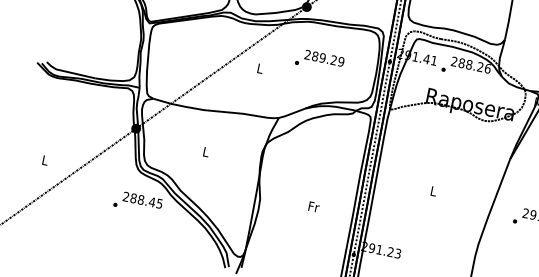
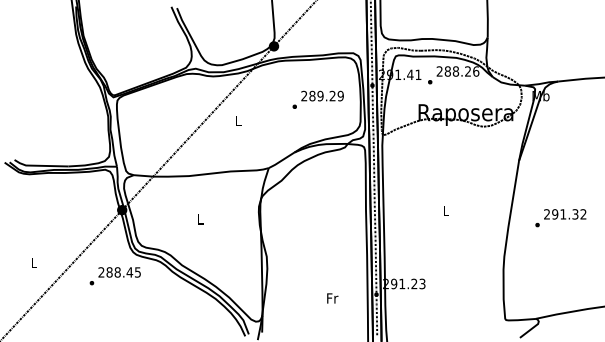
text: (319, 60) -> (317, 99), moved
text: (137, 203) -> (114, 276), moved
text: (313, 207) -> (332, 298), moved

